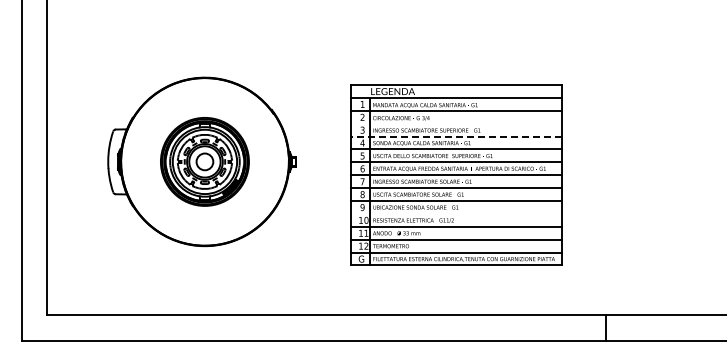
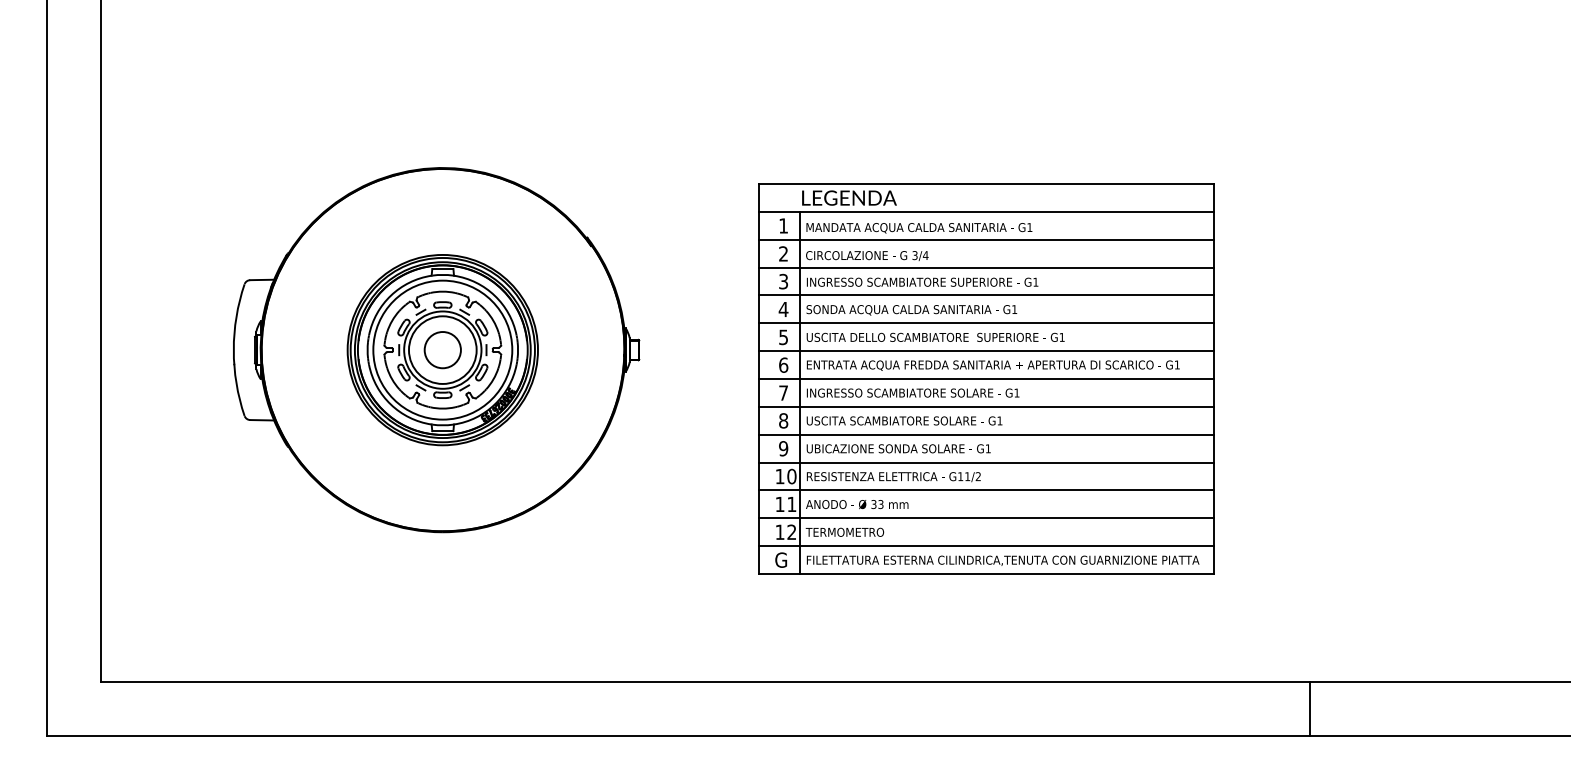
line: (456, 123) -> (986, 267), added
line: (456, 136) -> (986, 295), dashed -> solid
line: (456, 213) -> (986, 461), added

